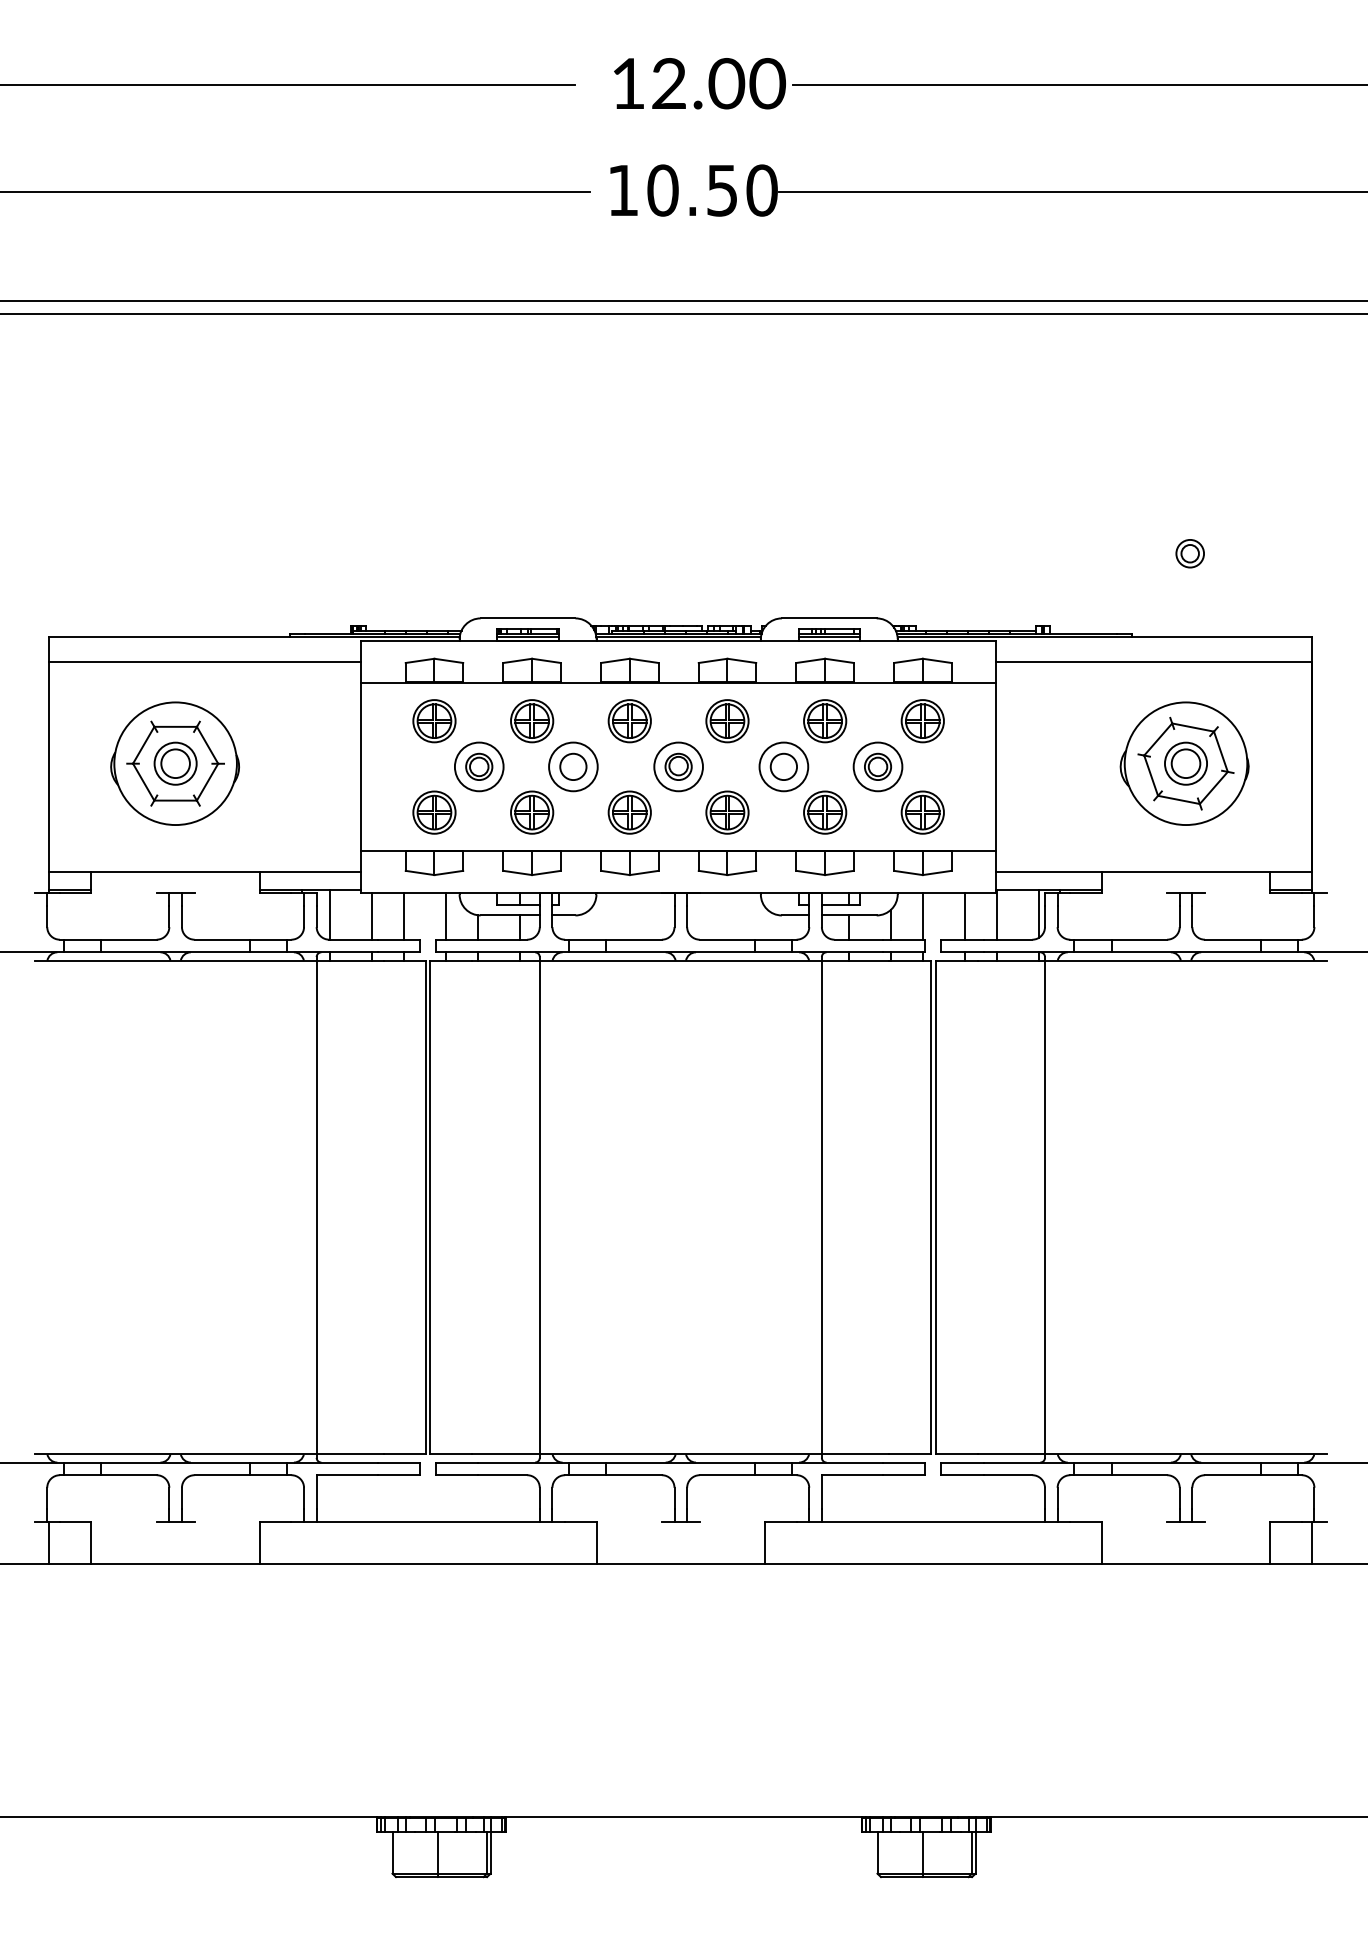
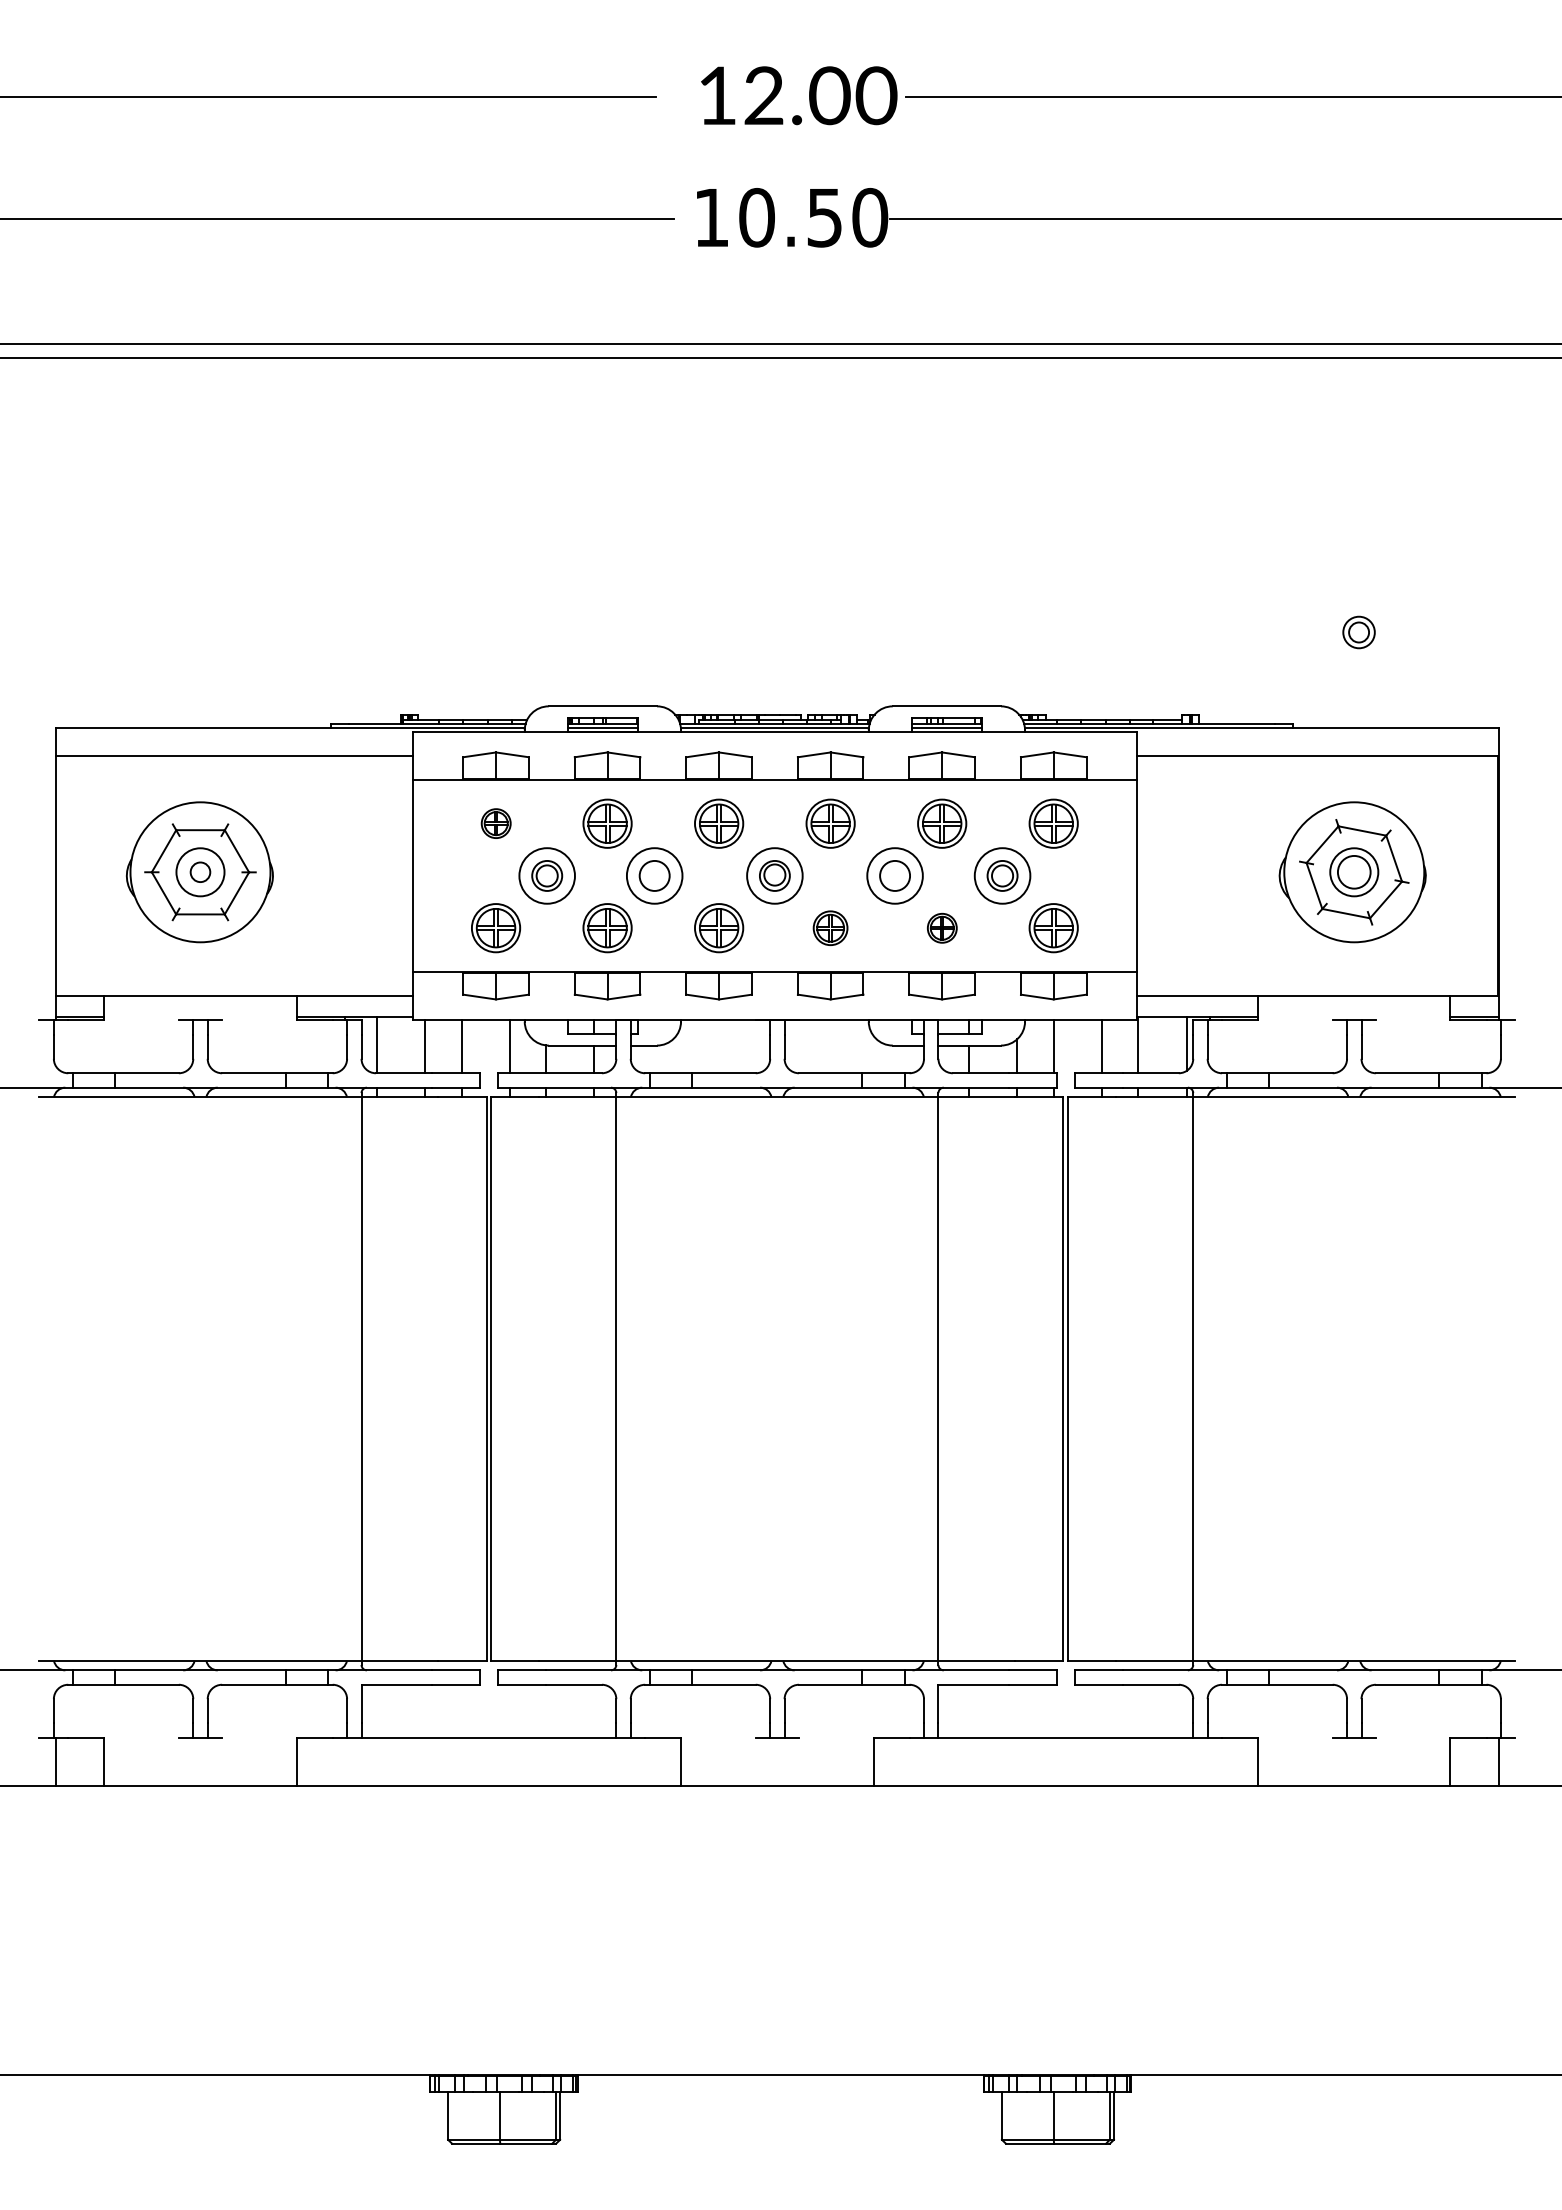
part: (434, 720) -> (496, 823), size x0.6
circle: (175, 763) -> (200, 871), size x0.6
part: (727, 812) -> (830, 928), size x0.7
part: (825, 812) -> (942, 928), size x0.6

